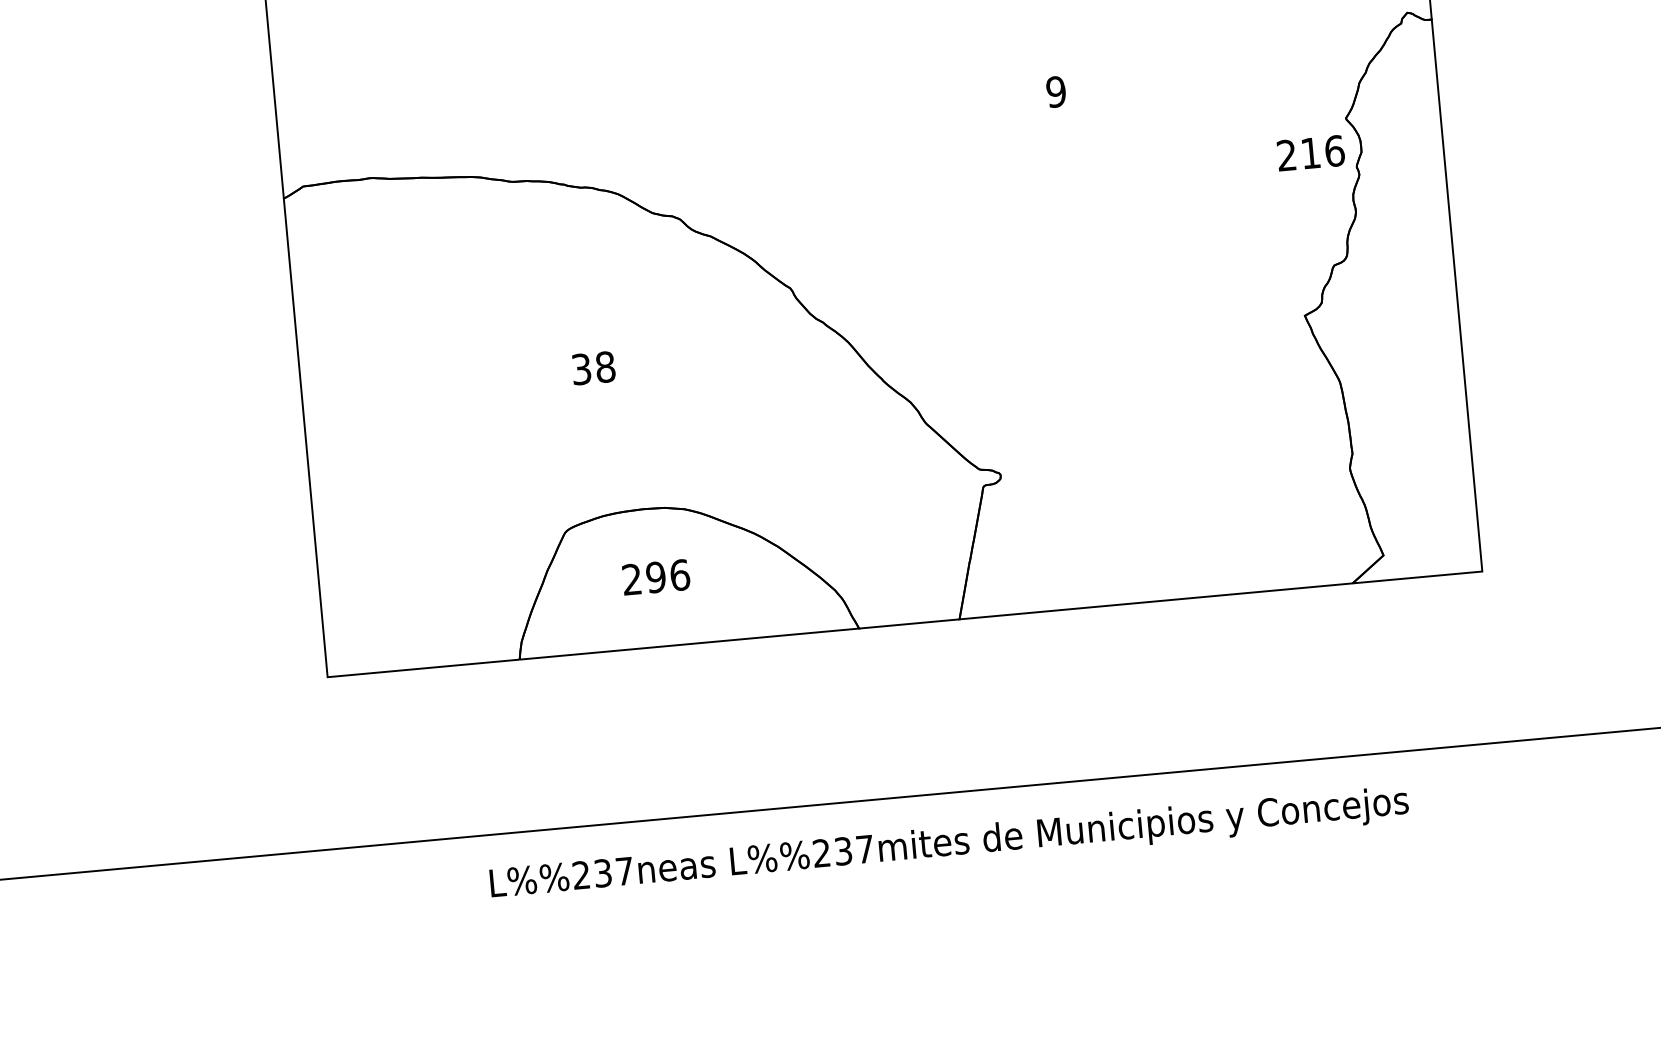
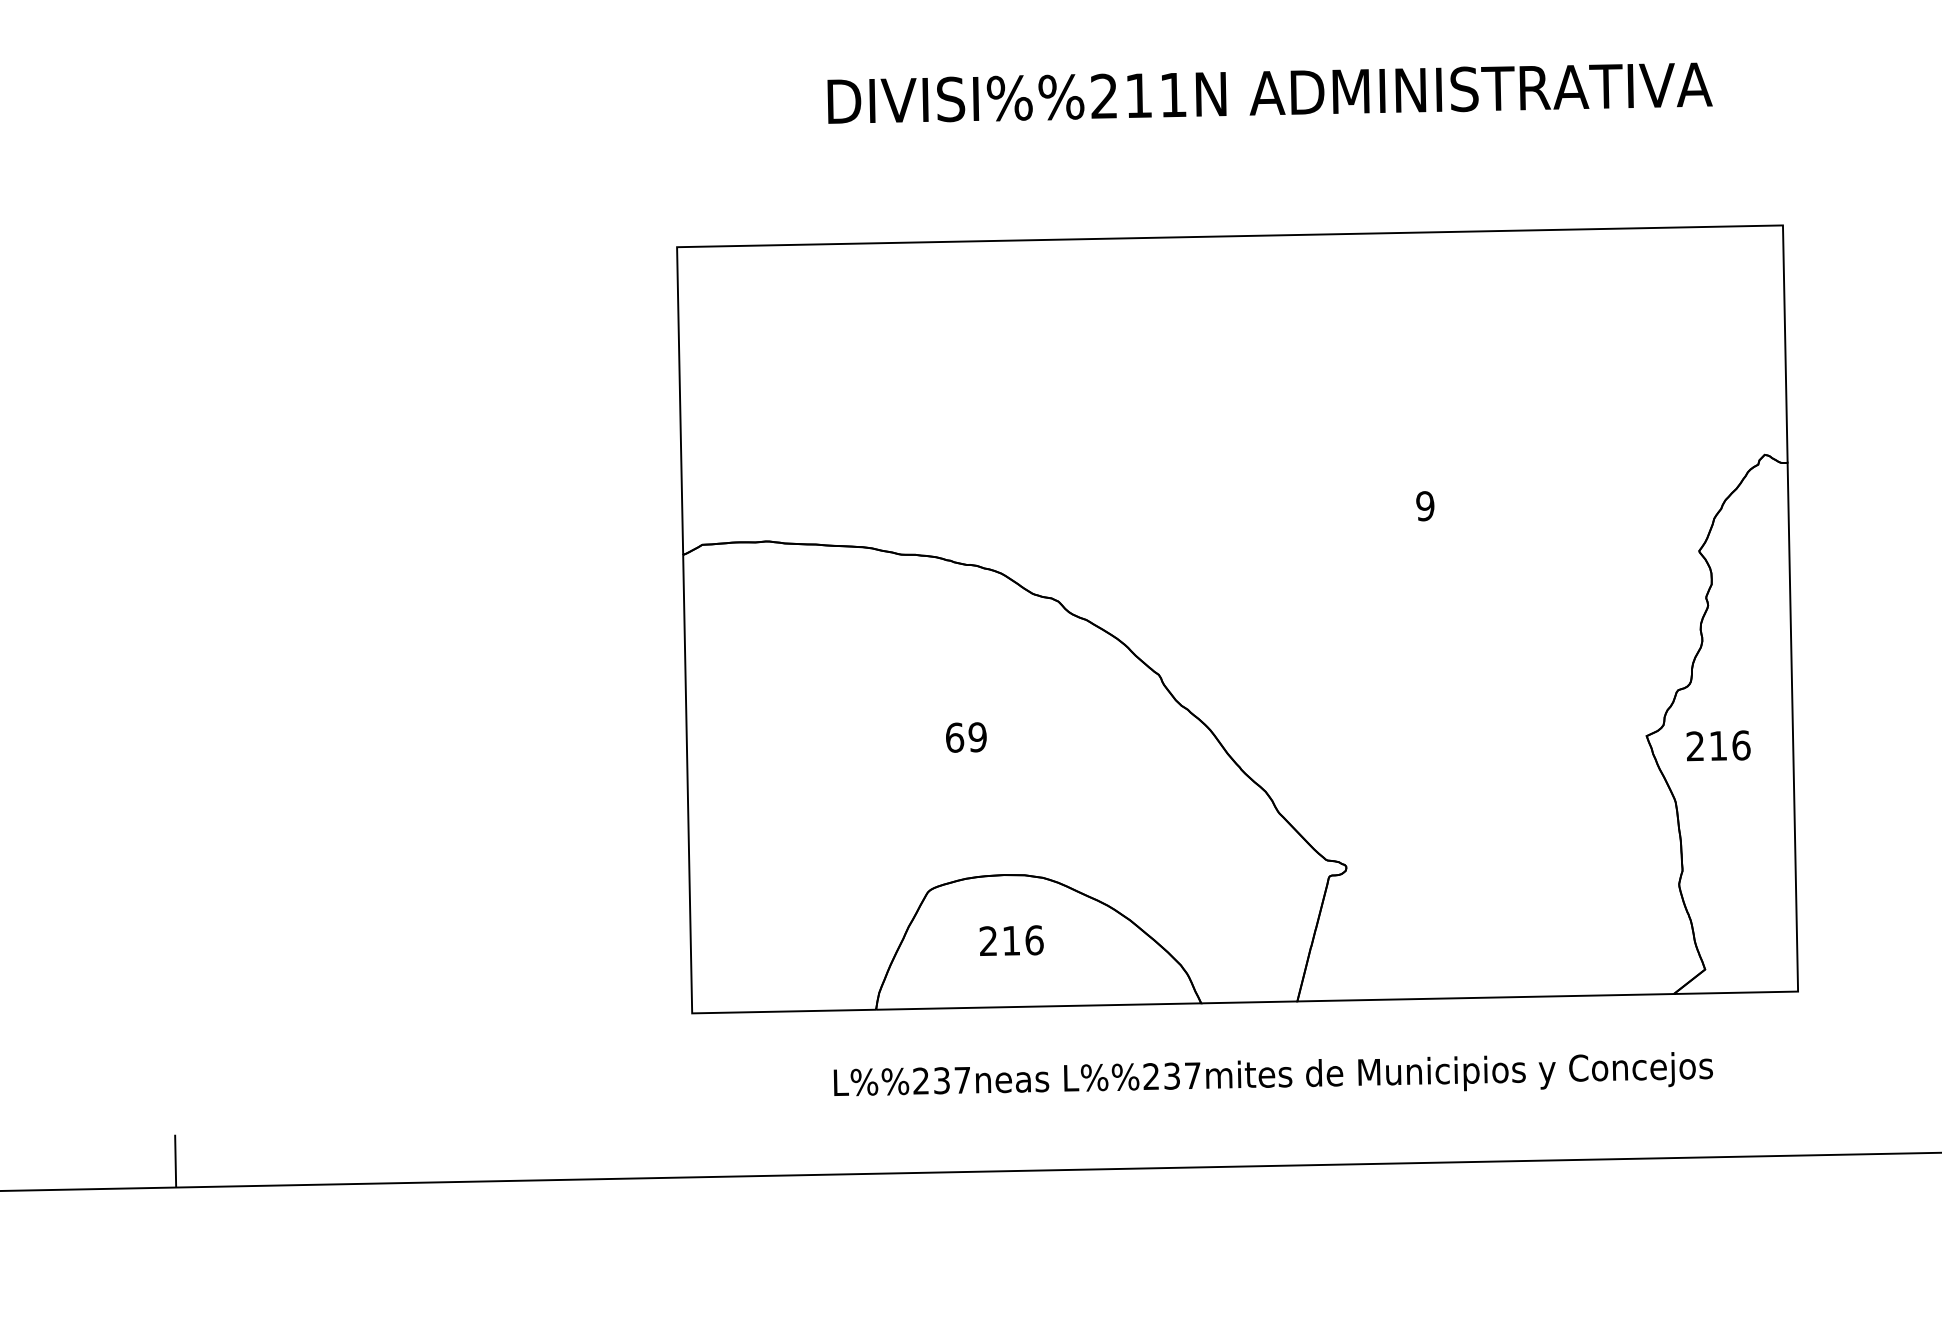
text: (1310, 152) -> (1718, 745), moved
text: (593, 368) -> (966, 737), 38 -> 69
text: (656, 577) -> (1011, 940), 296 -> 216
text: (948, 841) -> (1272, 1074), moved

